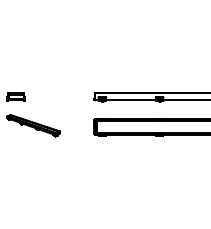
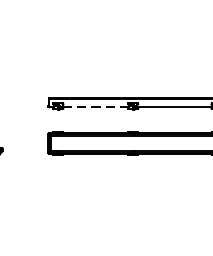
line: (131, 99) -> (96, 106), solid -> dashed

